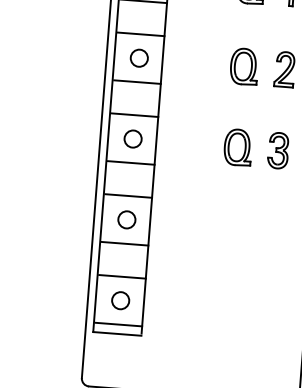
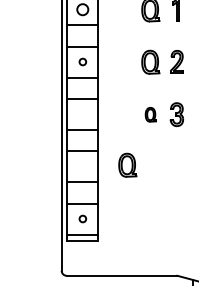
circle: (138, 57) -> (82, 61), size x0.6
circle: (132, 139) -> (82, 114), removed
part: (237, 147) -> (150, 114), size x0.6
circle: (126, 219) -> (82, 166), removed
part: (196, 221) -> (127, 164), added
circle: (120, 299) -> (82, 218), size x0.6

